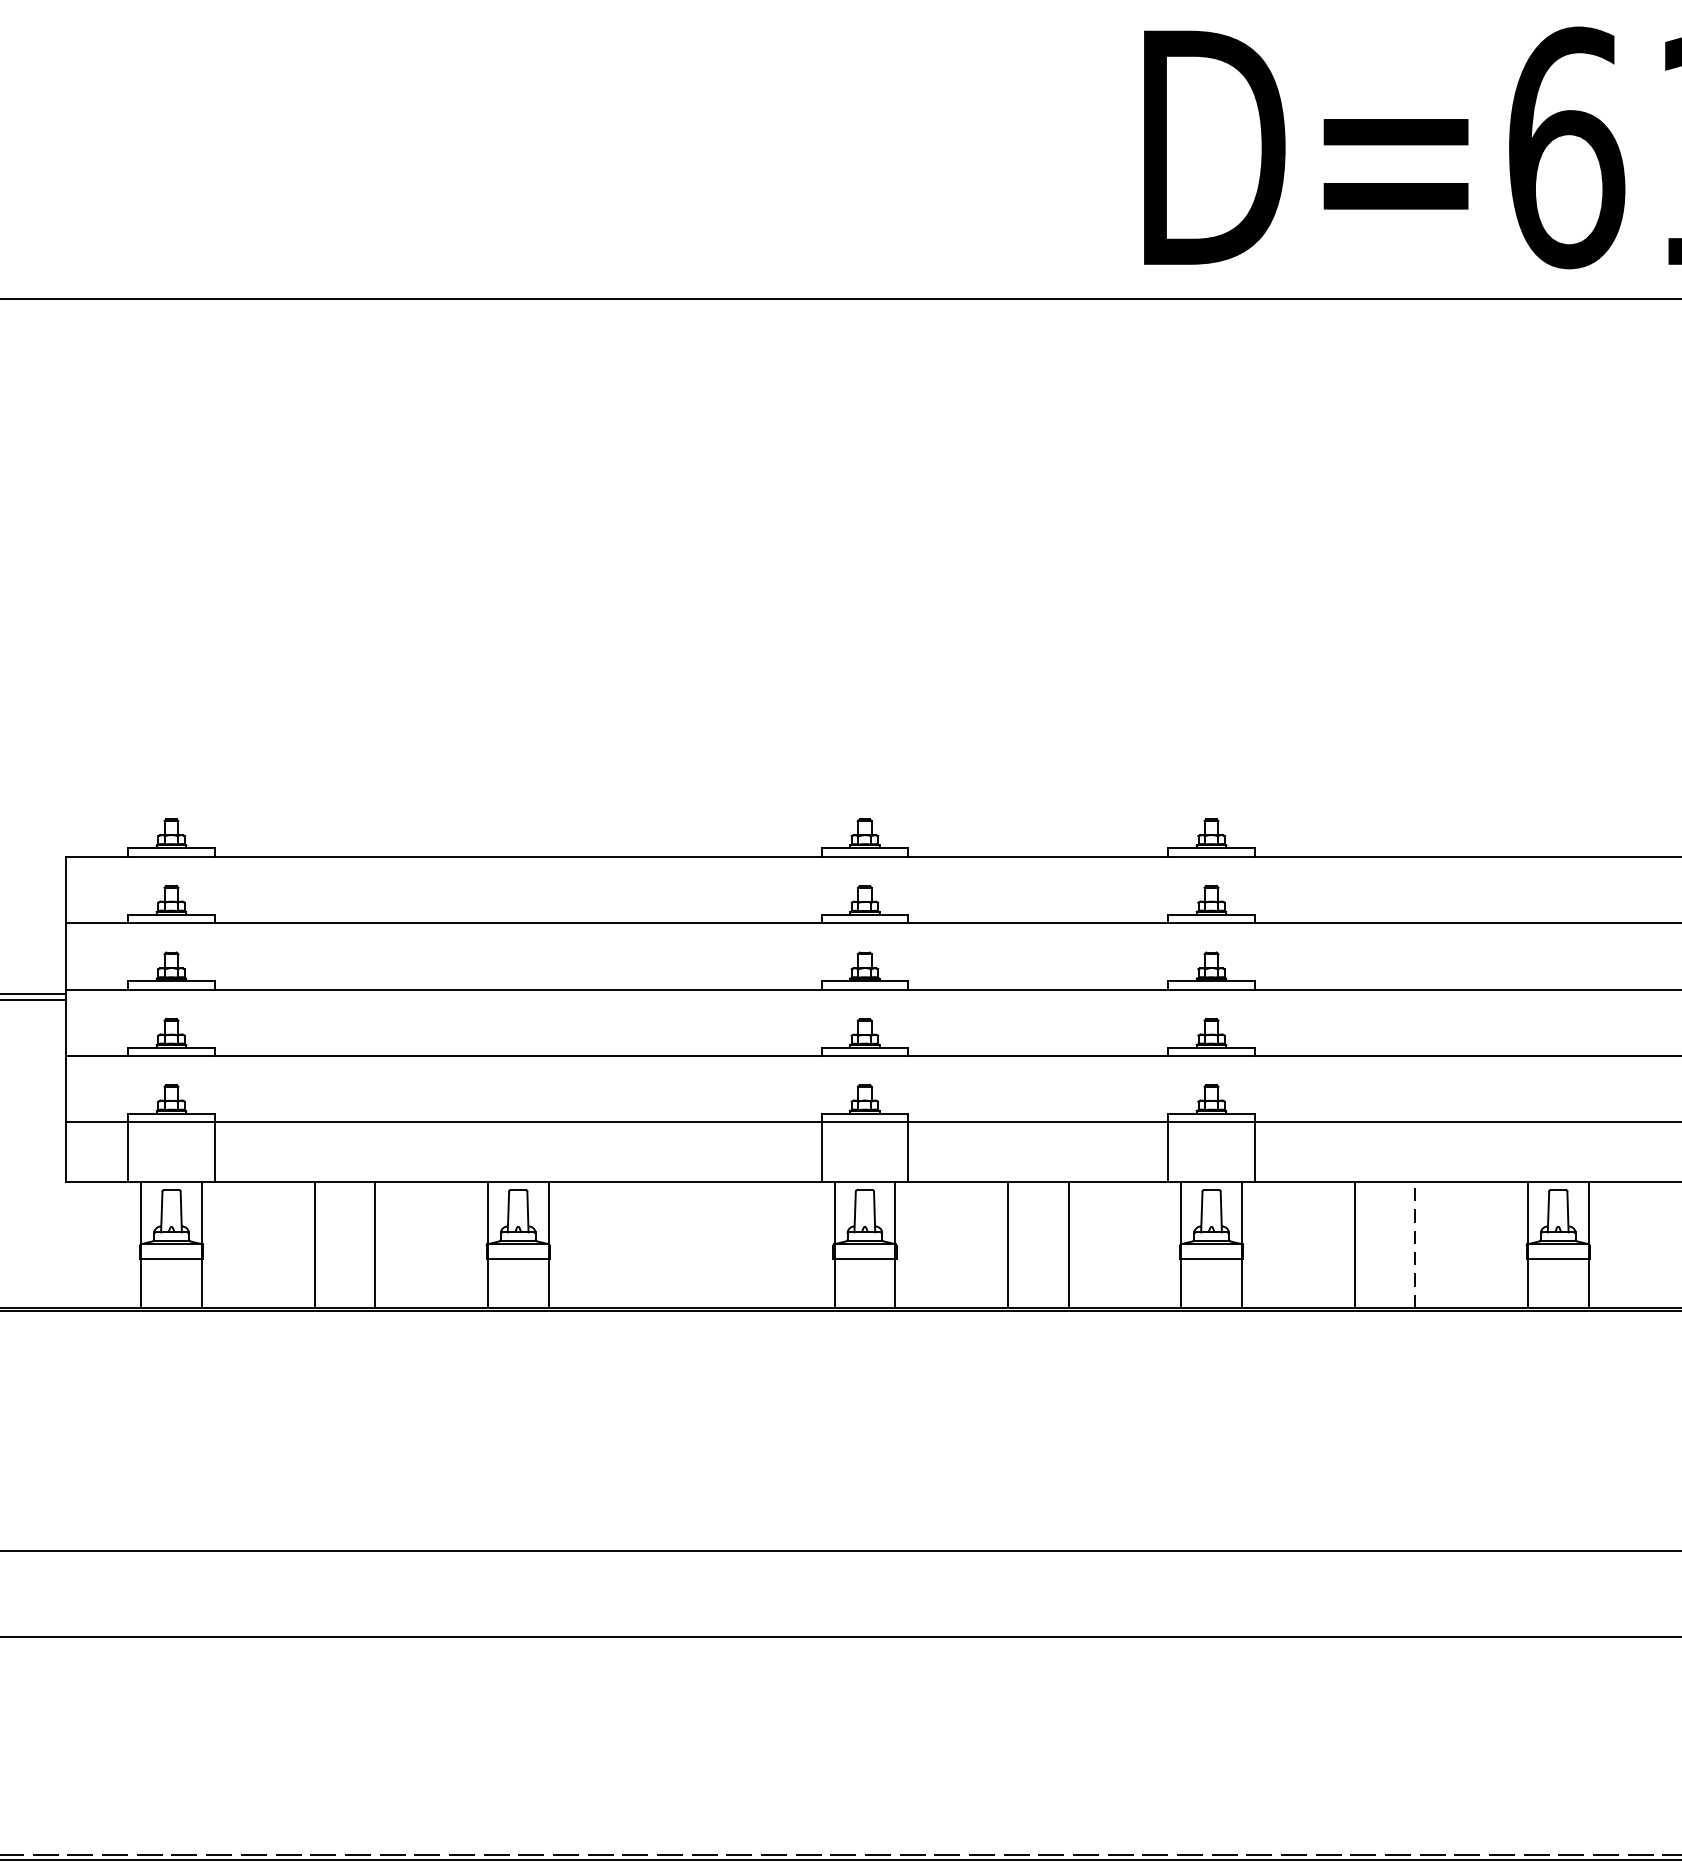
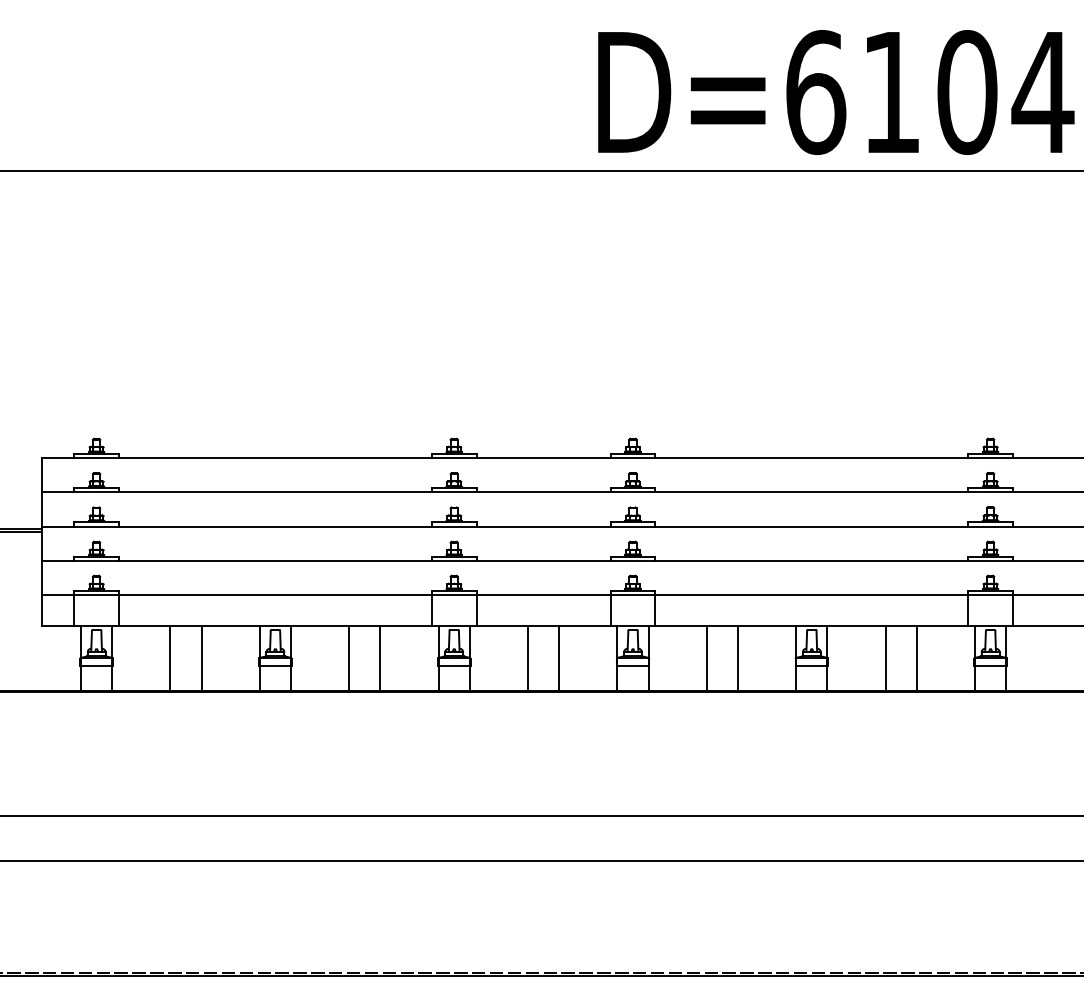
line: (1416, 1243) -> (738, 657), dashed -> solid
line: (661, 1245) -> (349, 658), added
line: (721, 1245) -> (380, 658), added

